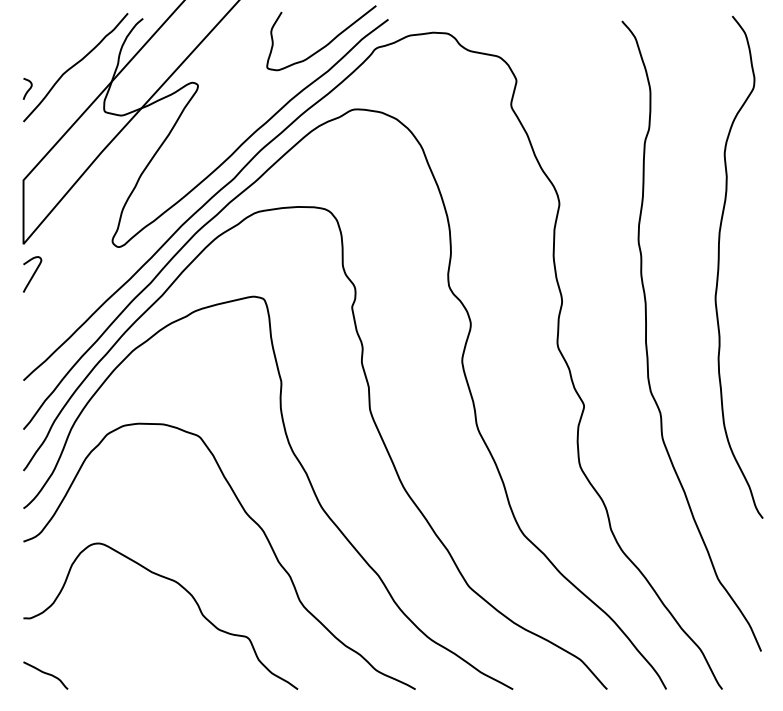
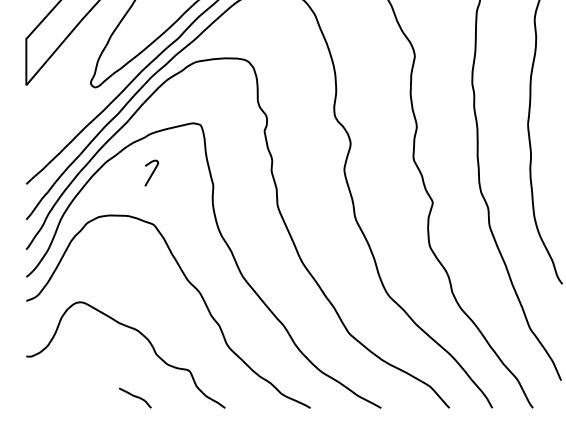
curve: (32, 274) -> (151, 173), moved
curve: (45, 674) -> (135, 397), moved

